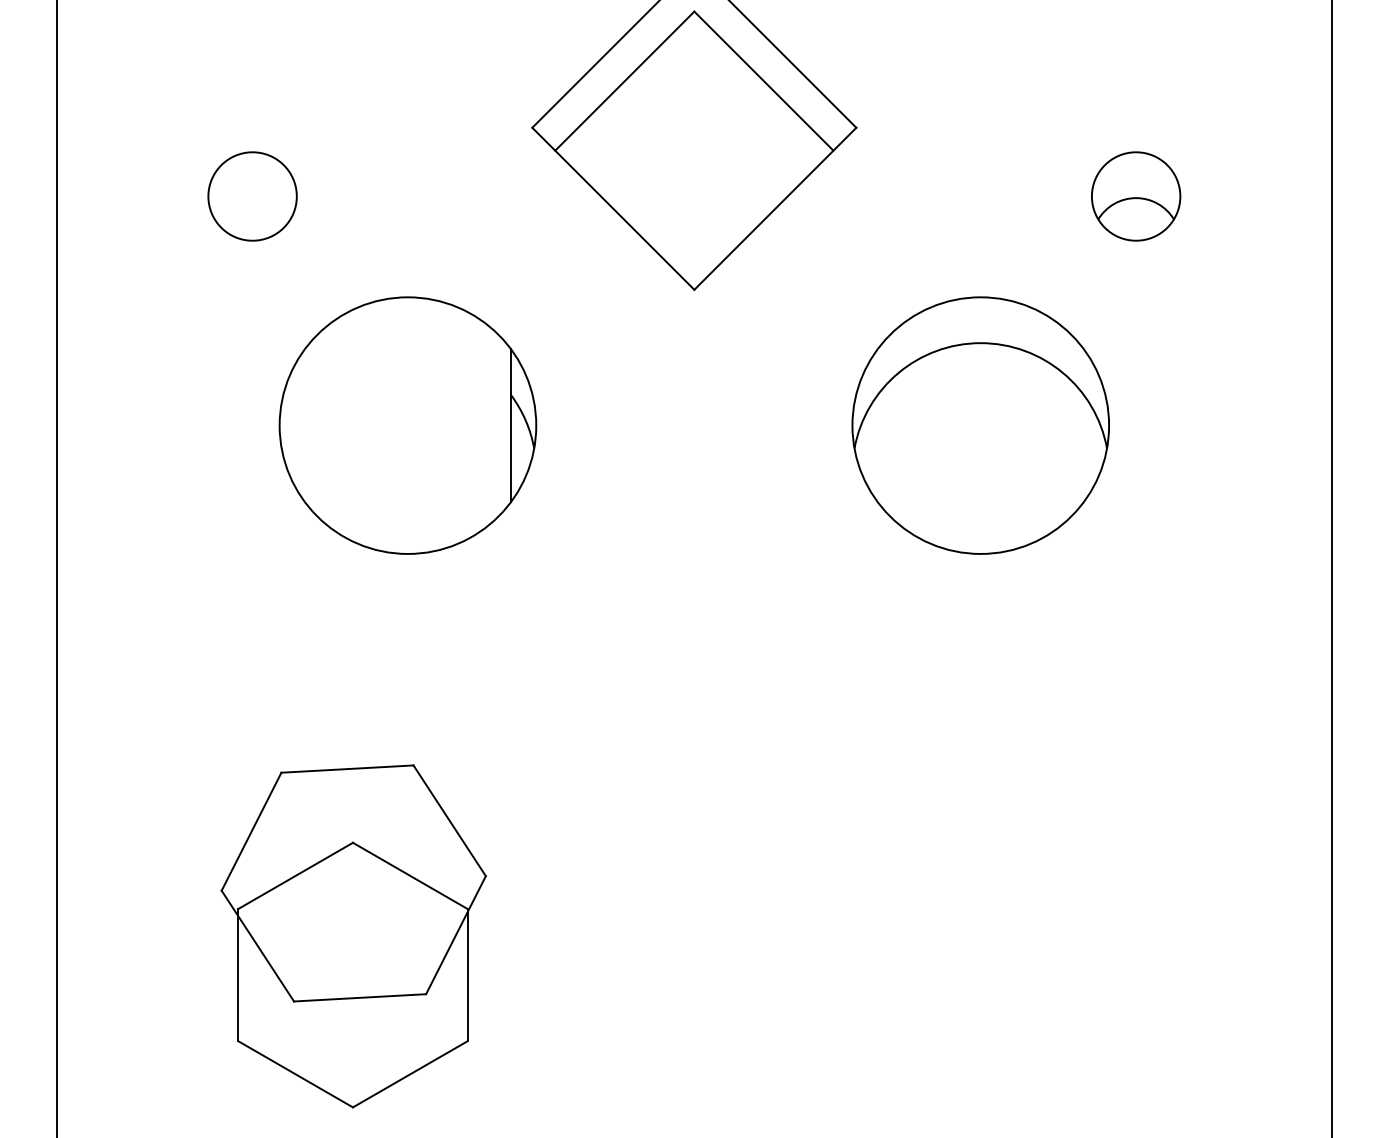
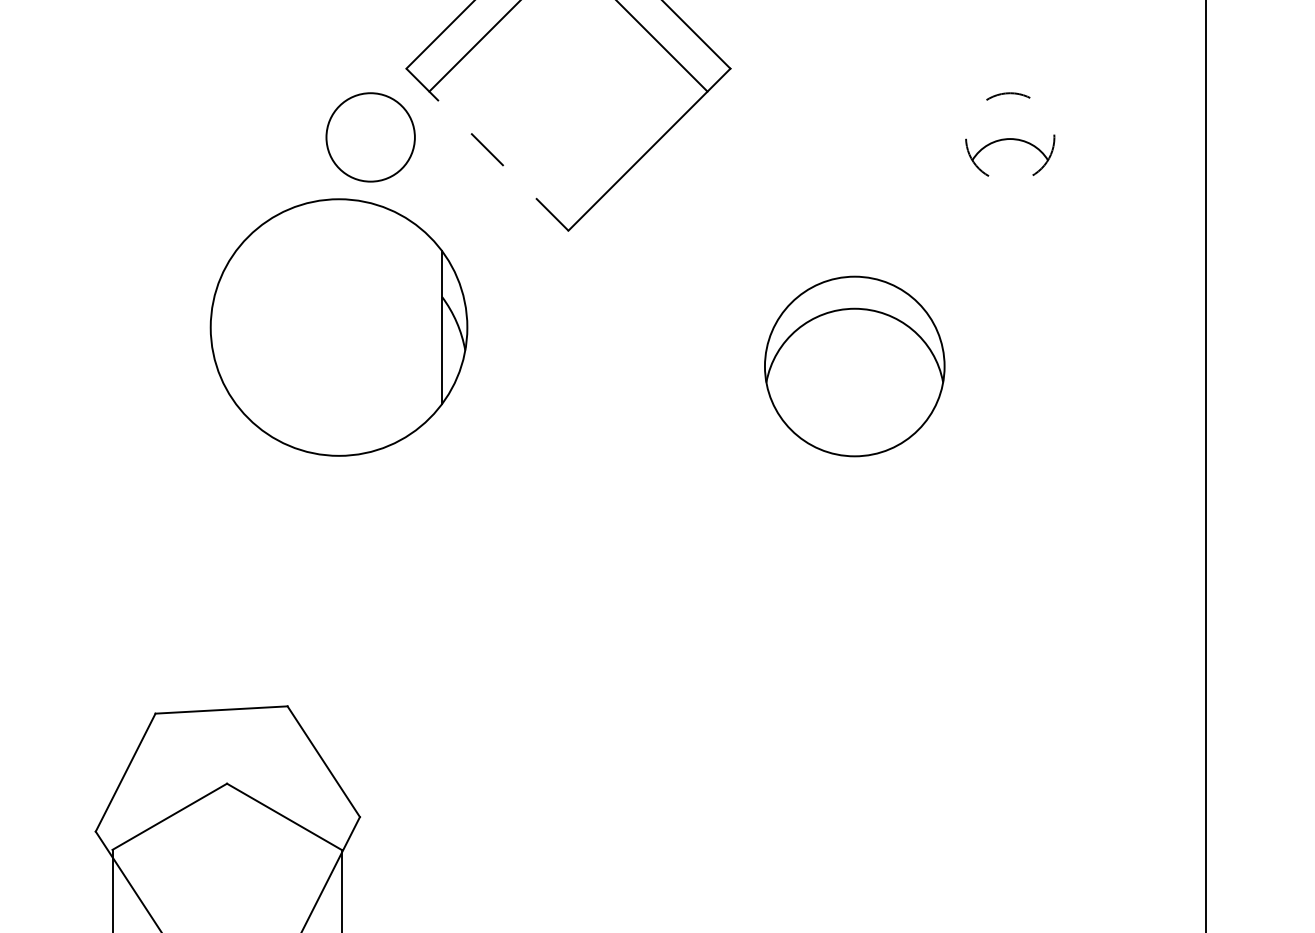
circle: (252, 196) -> (370, 137), moved
circle: (1135, 196) -> (1009, 137), solid -> dashed
line: (613, 208) -> (487, 149), solid -> dashed
part: (407, 425) -> (338, 327), moved
part: (980, 425) -> (854, 366), size x0.7

